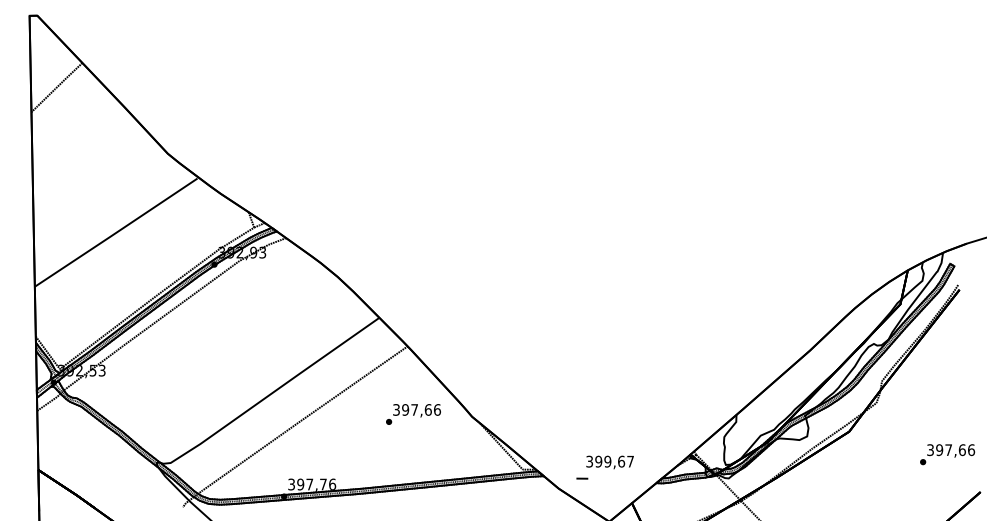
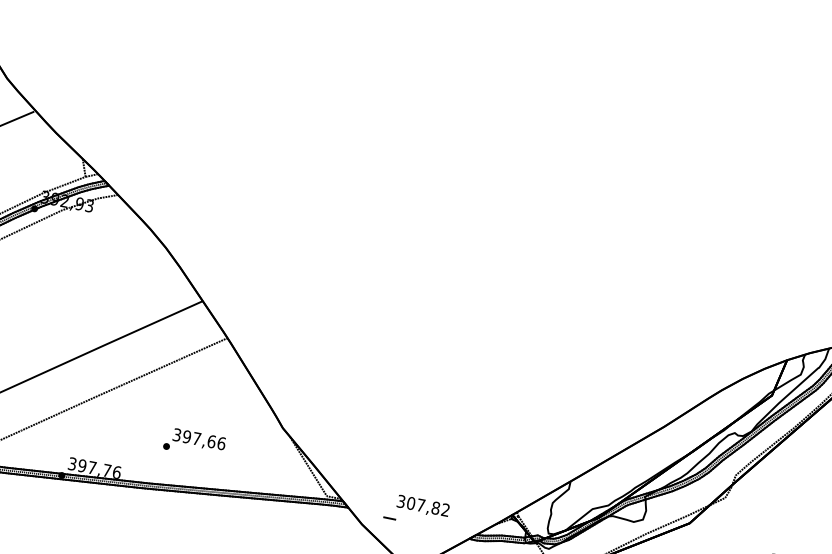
text: (413, 414) -> (194, 443), moved
text: (614, 461) -> (428, 506), 399,67 -> 307,82

